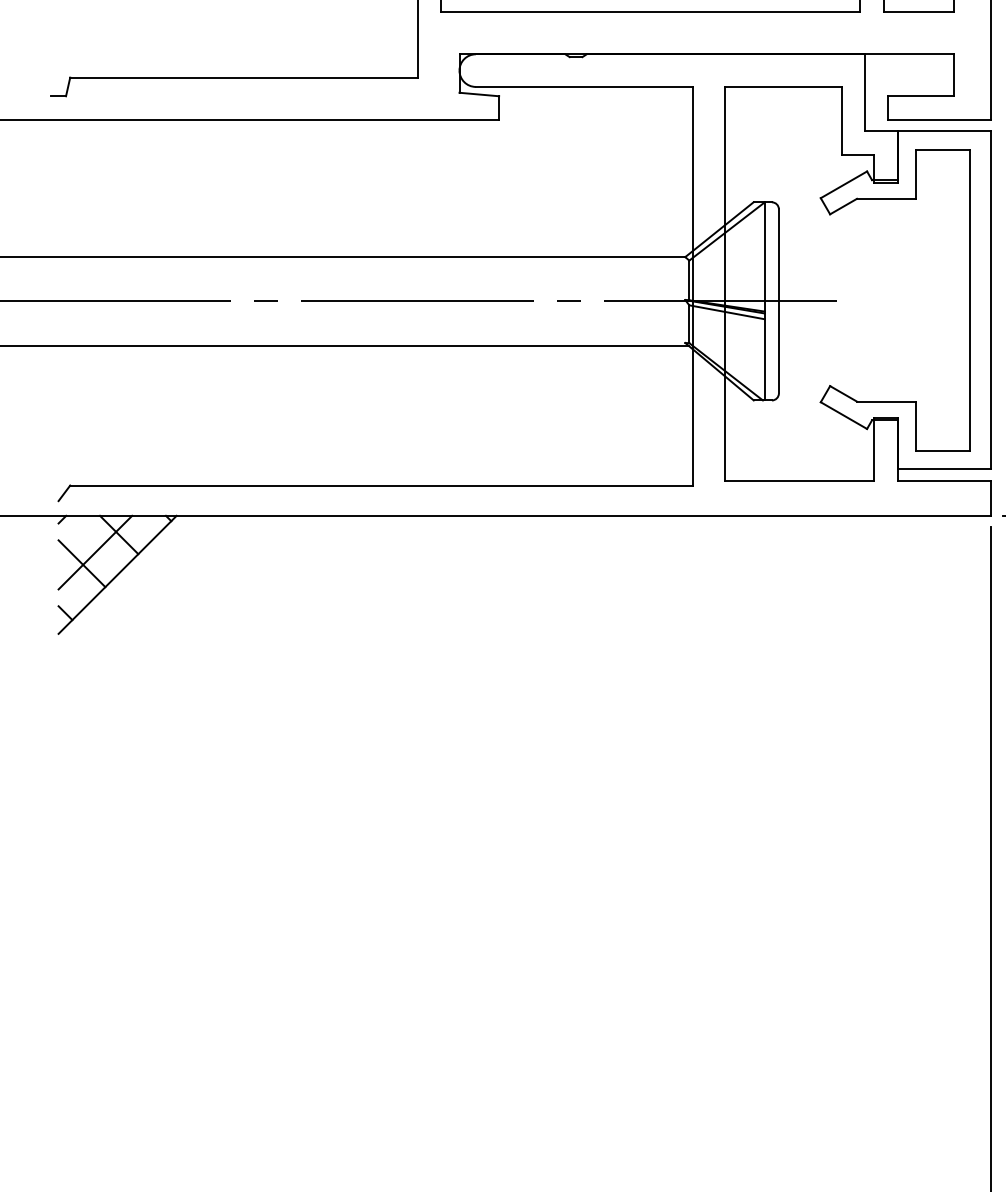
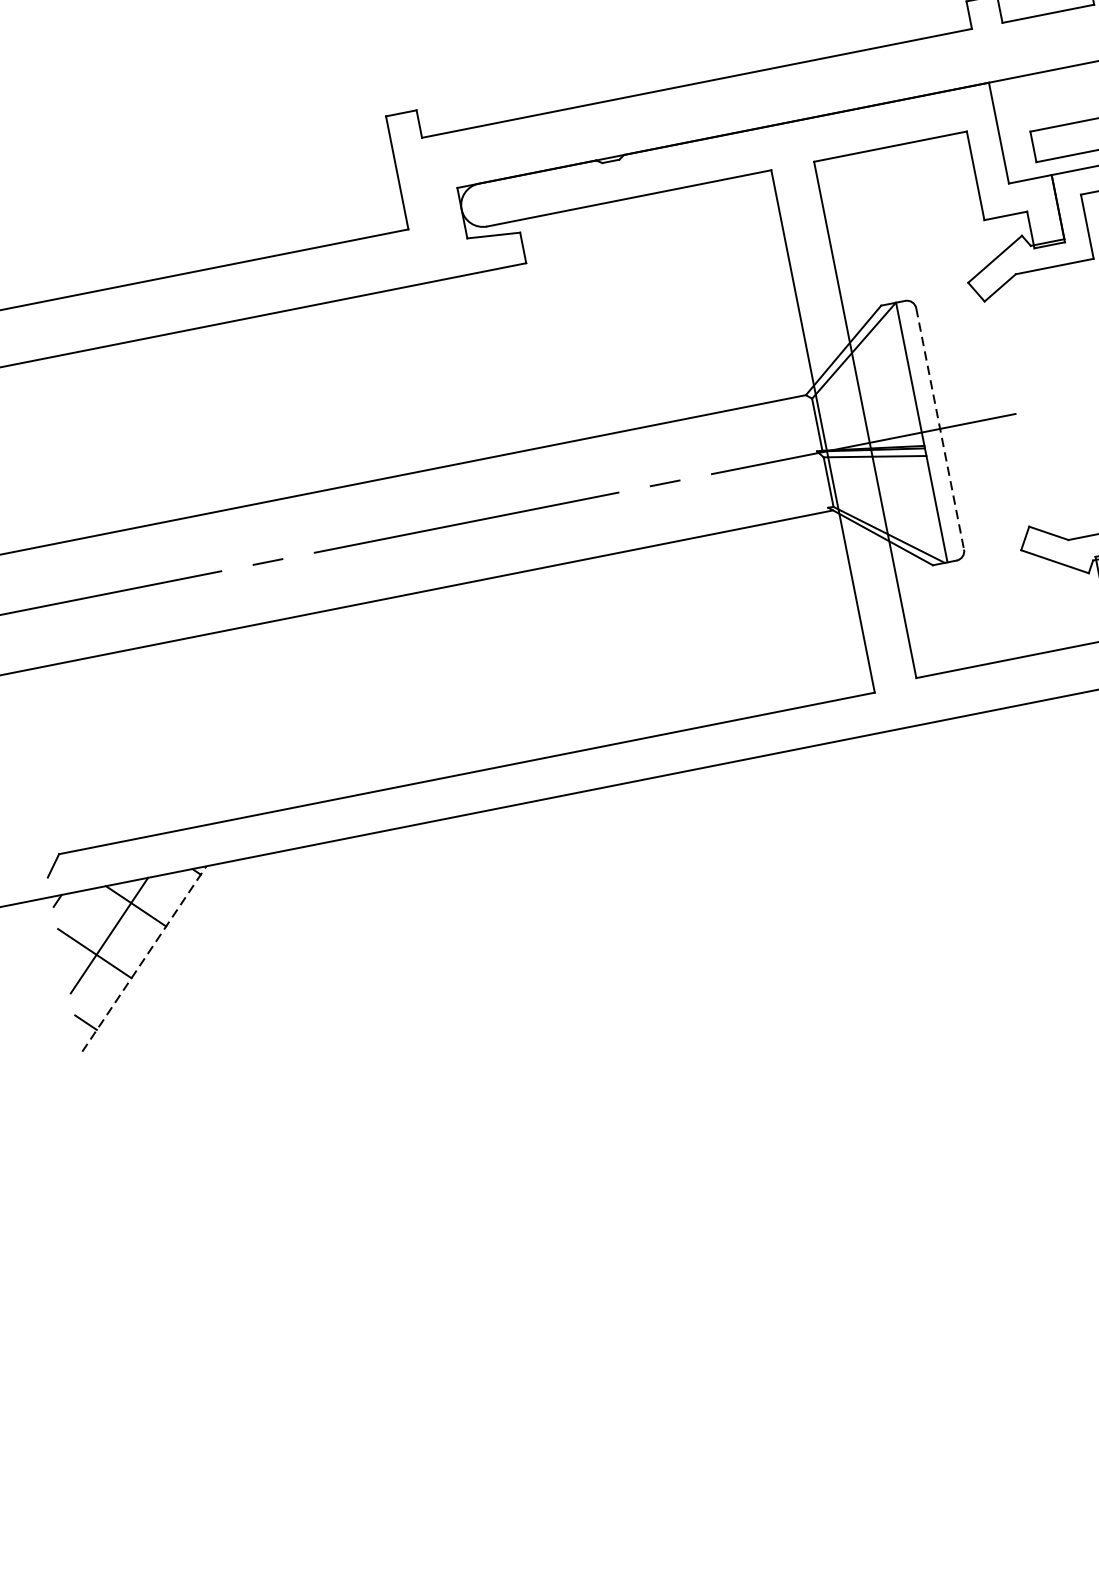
line: (778, 301) -> (939, 429), solid -> dashed
line: (117, 574) -> (144, 958), solid -> dashed

